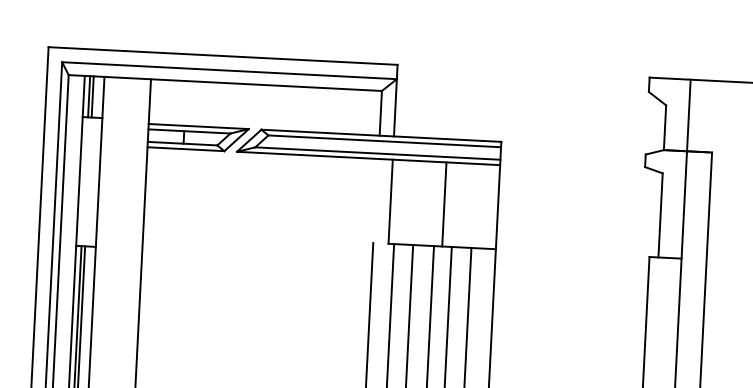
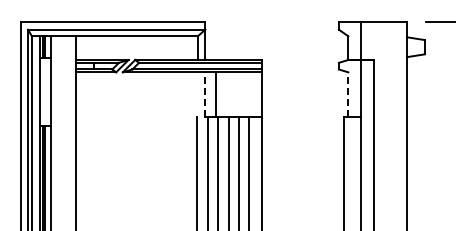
line: (390, 201) -> (205, 94), solid -> dashed
line: (443, 204) -> (215, 94), moved
line: (660, 215) -> (348, 94), solid -> dashed

